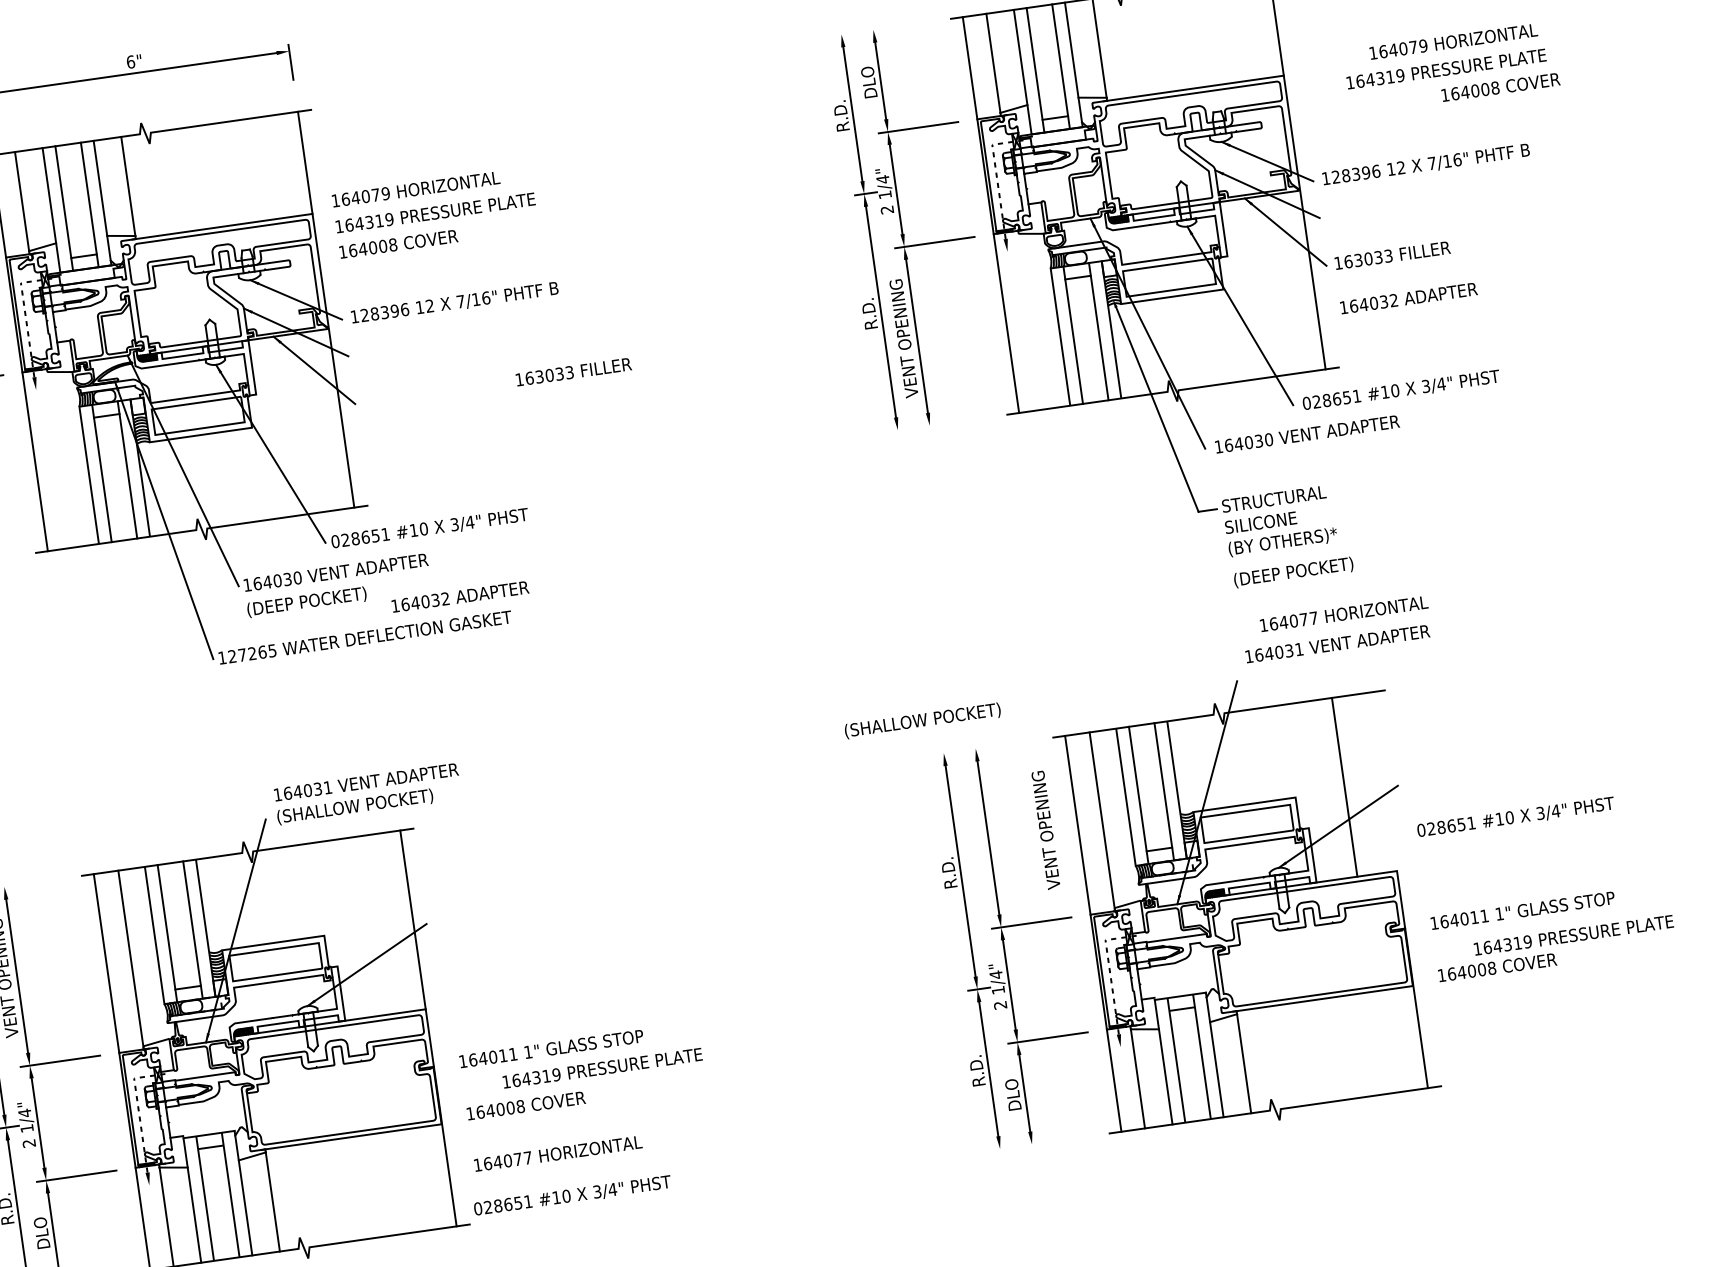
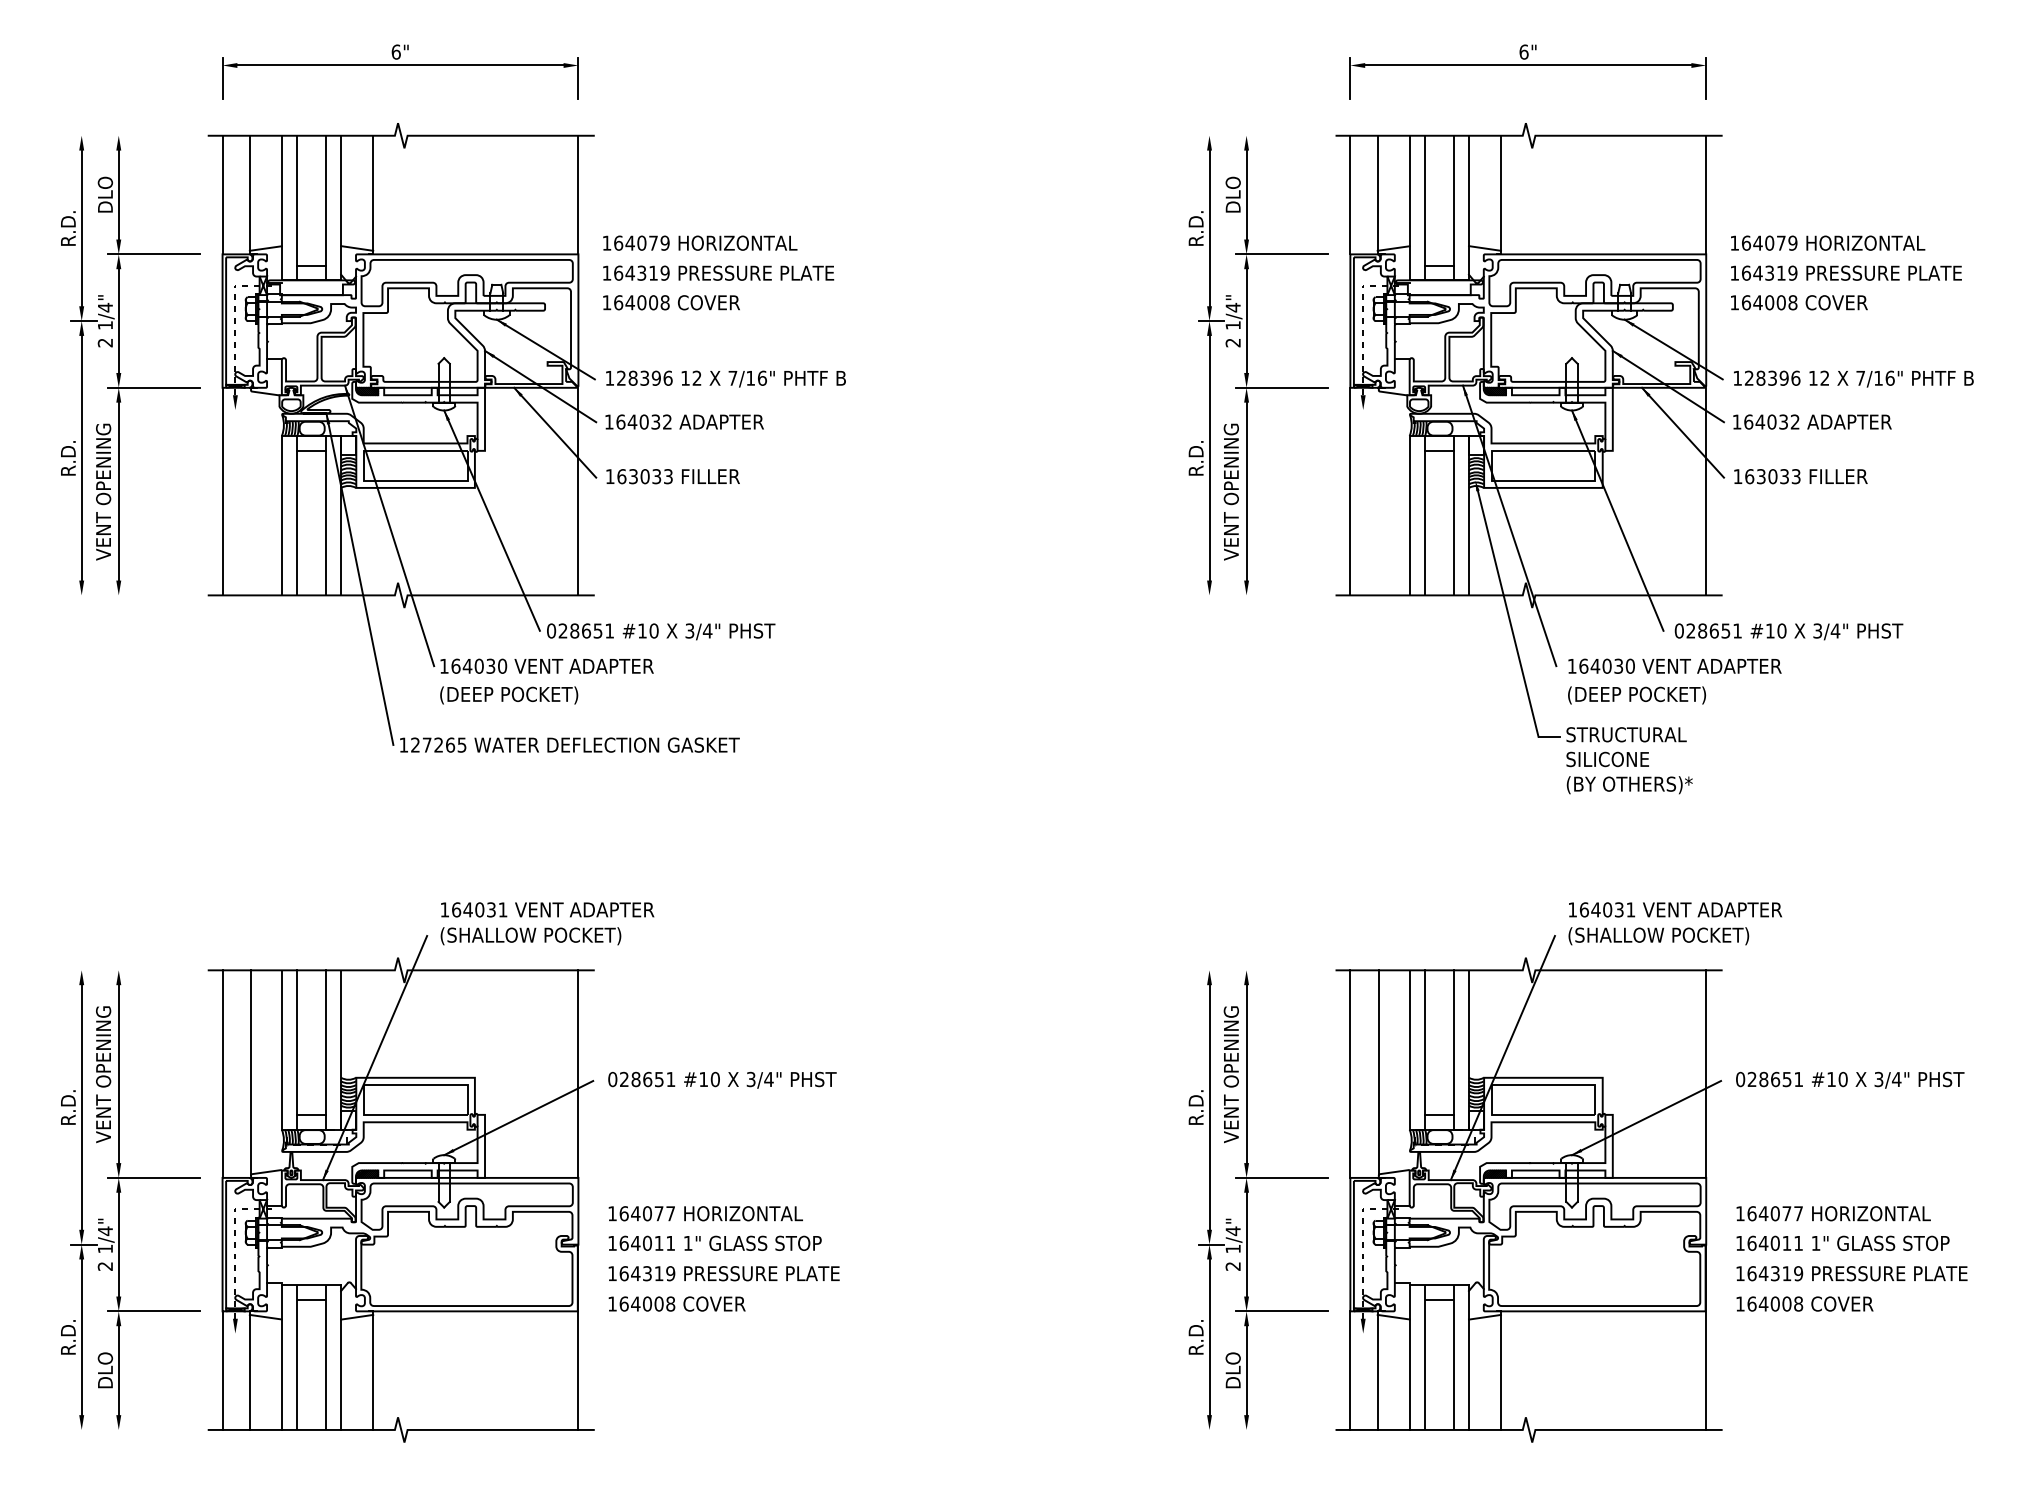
text: (1453, 41) -> (1828, 242), moved
text: (1446, 68) -> (1846, 272), moved
text: (1500, 87) -> (1799, 302), moved
text: (1408, 297) -> (1812, 421), moved
text: (573, 372) -> (672, 476), moved
text: (1293, 572) -> (1636, 695), moved
text: (460, 596) -> (684, 421), moved
text: (1343, 613) -> (1833, 1213), moved
text: (922, 721) -> (1658, 936), moved
line: (1344, 786) -> (1706, 1073), moved
text: (1516, 816) -> (1850, 1079), moved
text: (1045, 830) -> (1230, 1074), moved
text: (1573, 935) -> (1851, 1273), moved
text: (602, 1068) -> (723, 1273), moved
text: (557, 1153) -> (705, 1213), moved
text: (572, 1195) -> (722, 1079), moved

